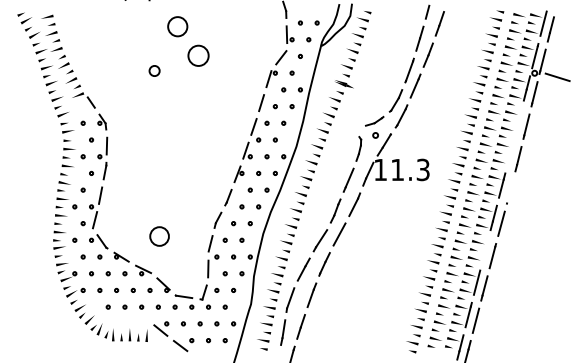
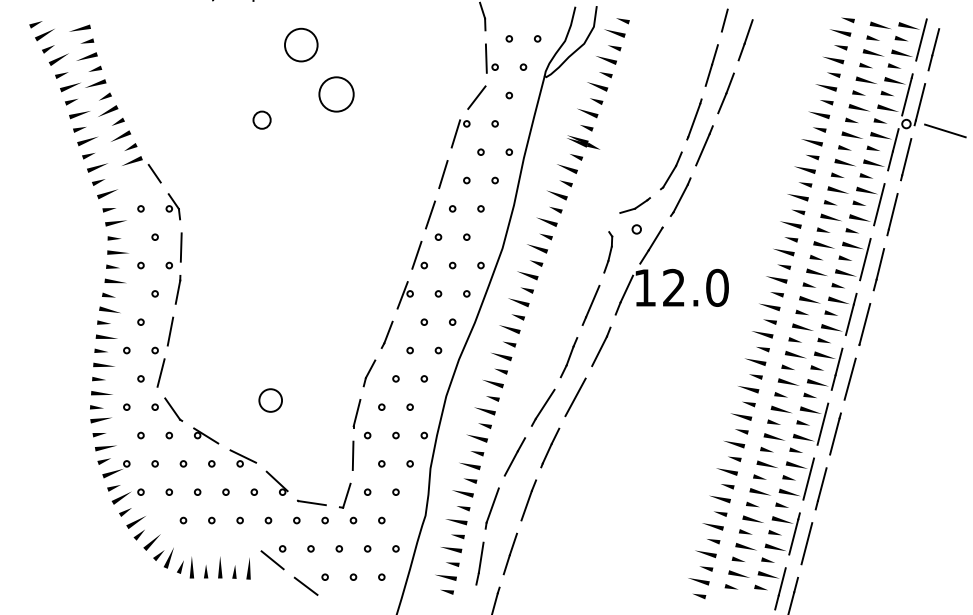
line: (518, 120) -> (878, 204), added
line: (510, 153) -> (865, 260), added
text: (410, 169) -> (695, 287), 11.3 -> 12.0
line: (510, 191) -> (865, 324), added
part: (159, 235) -> (270, 399), size x0.71
line: (485, 250) -> (823, 424), added

